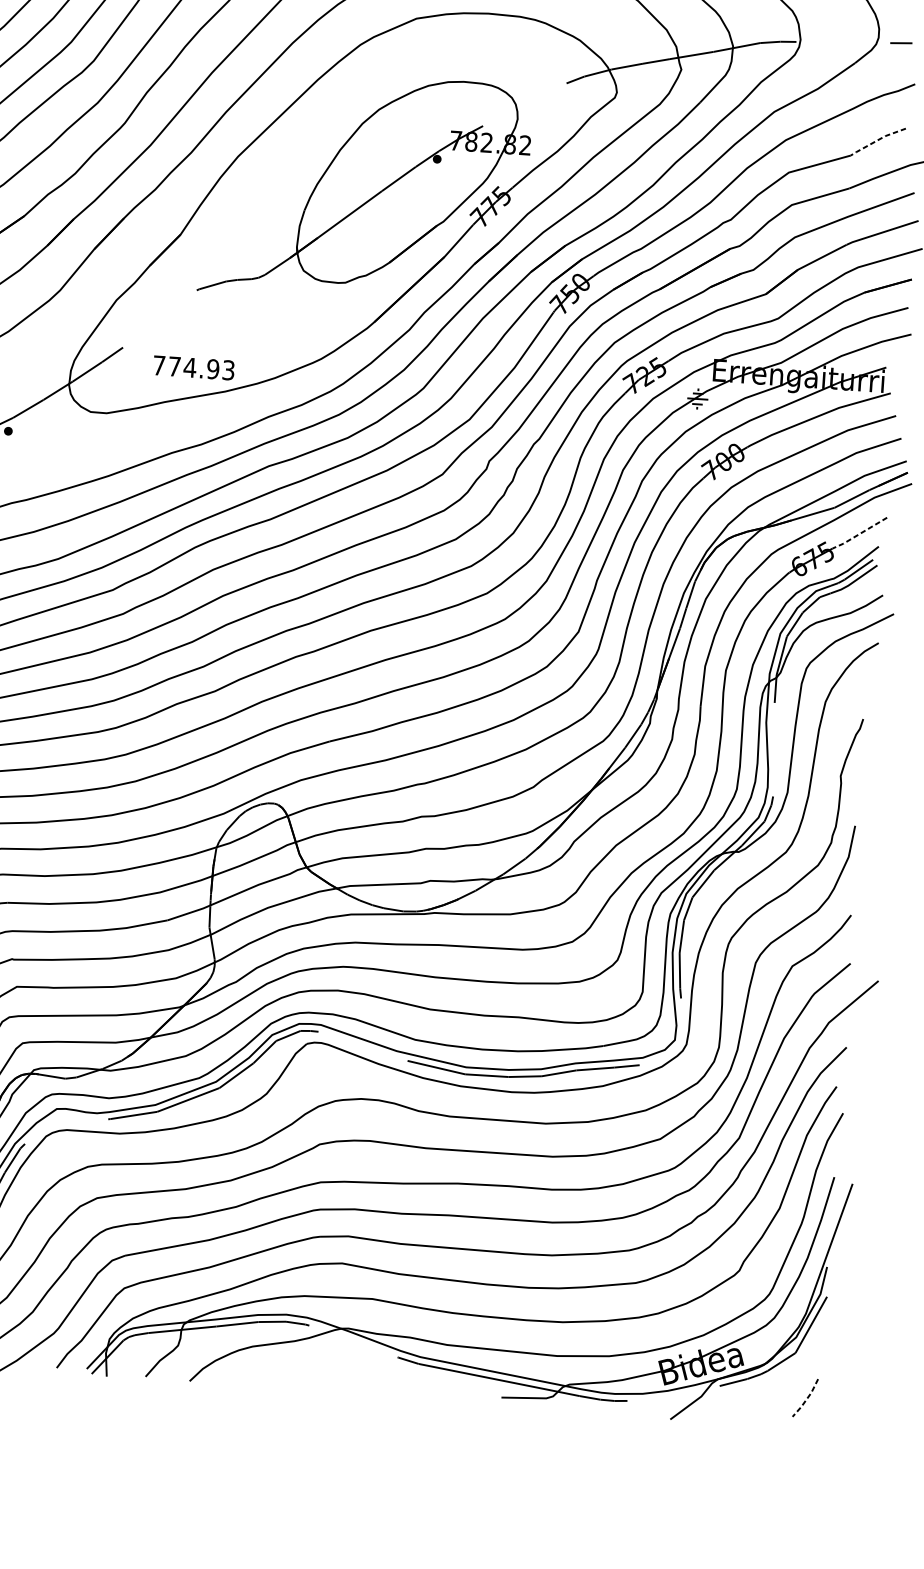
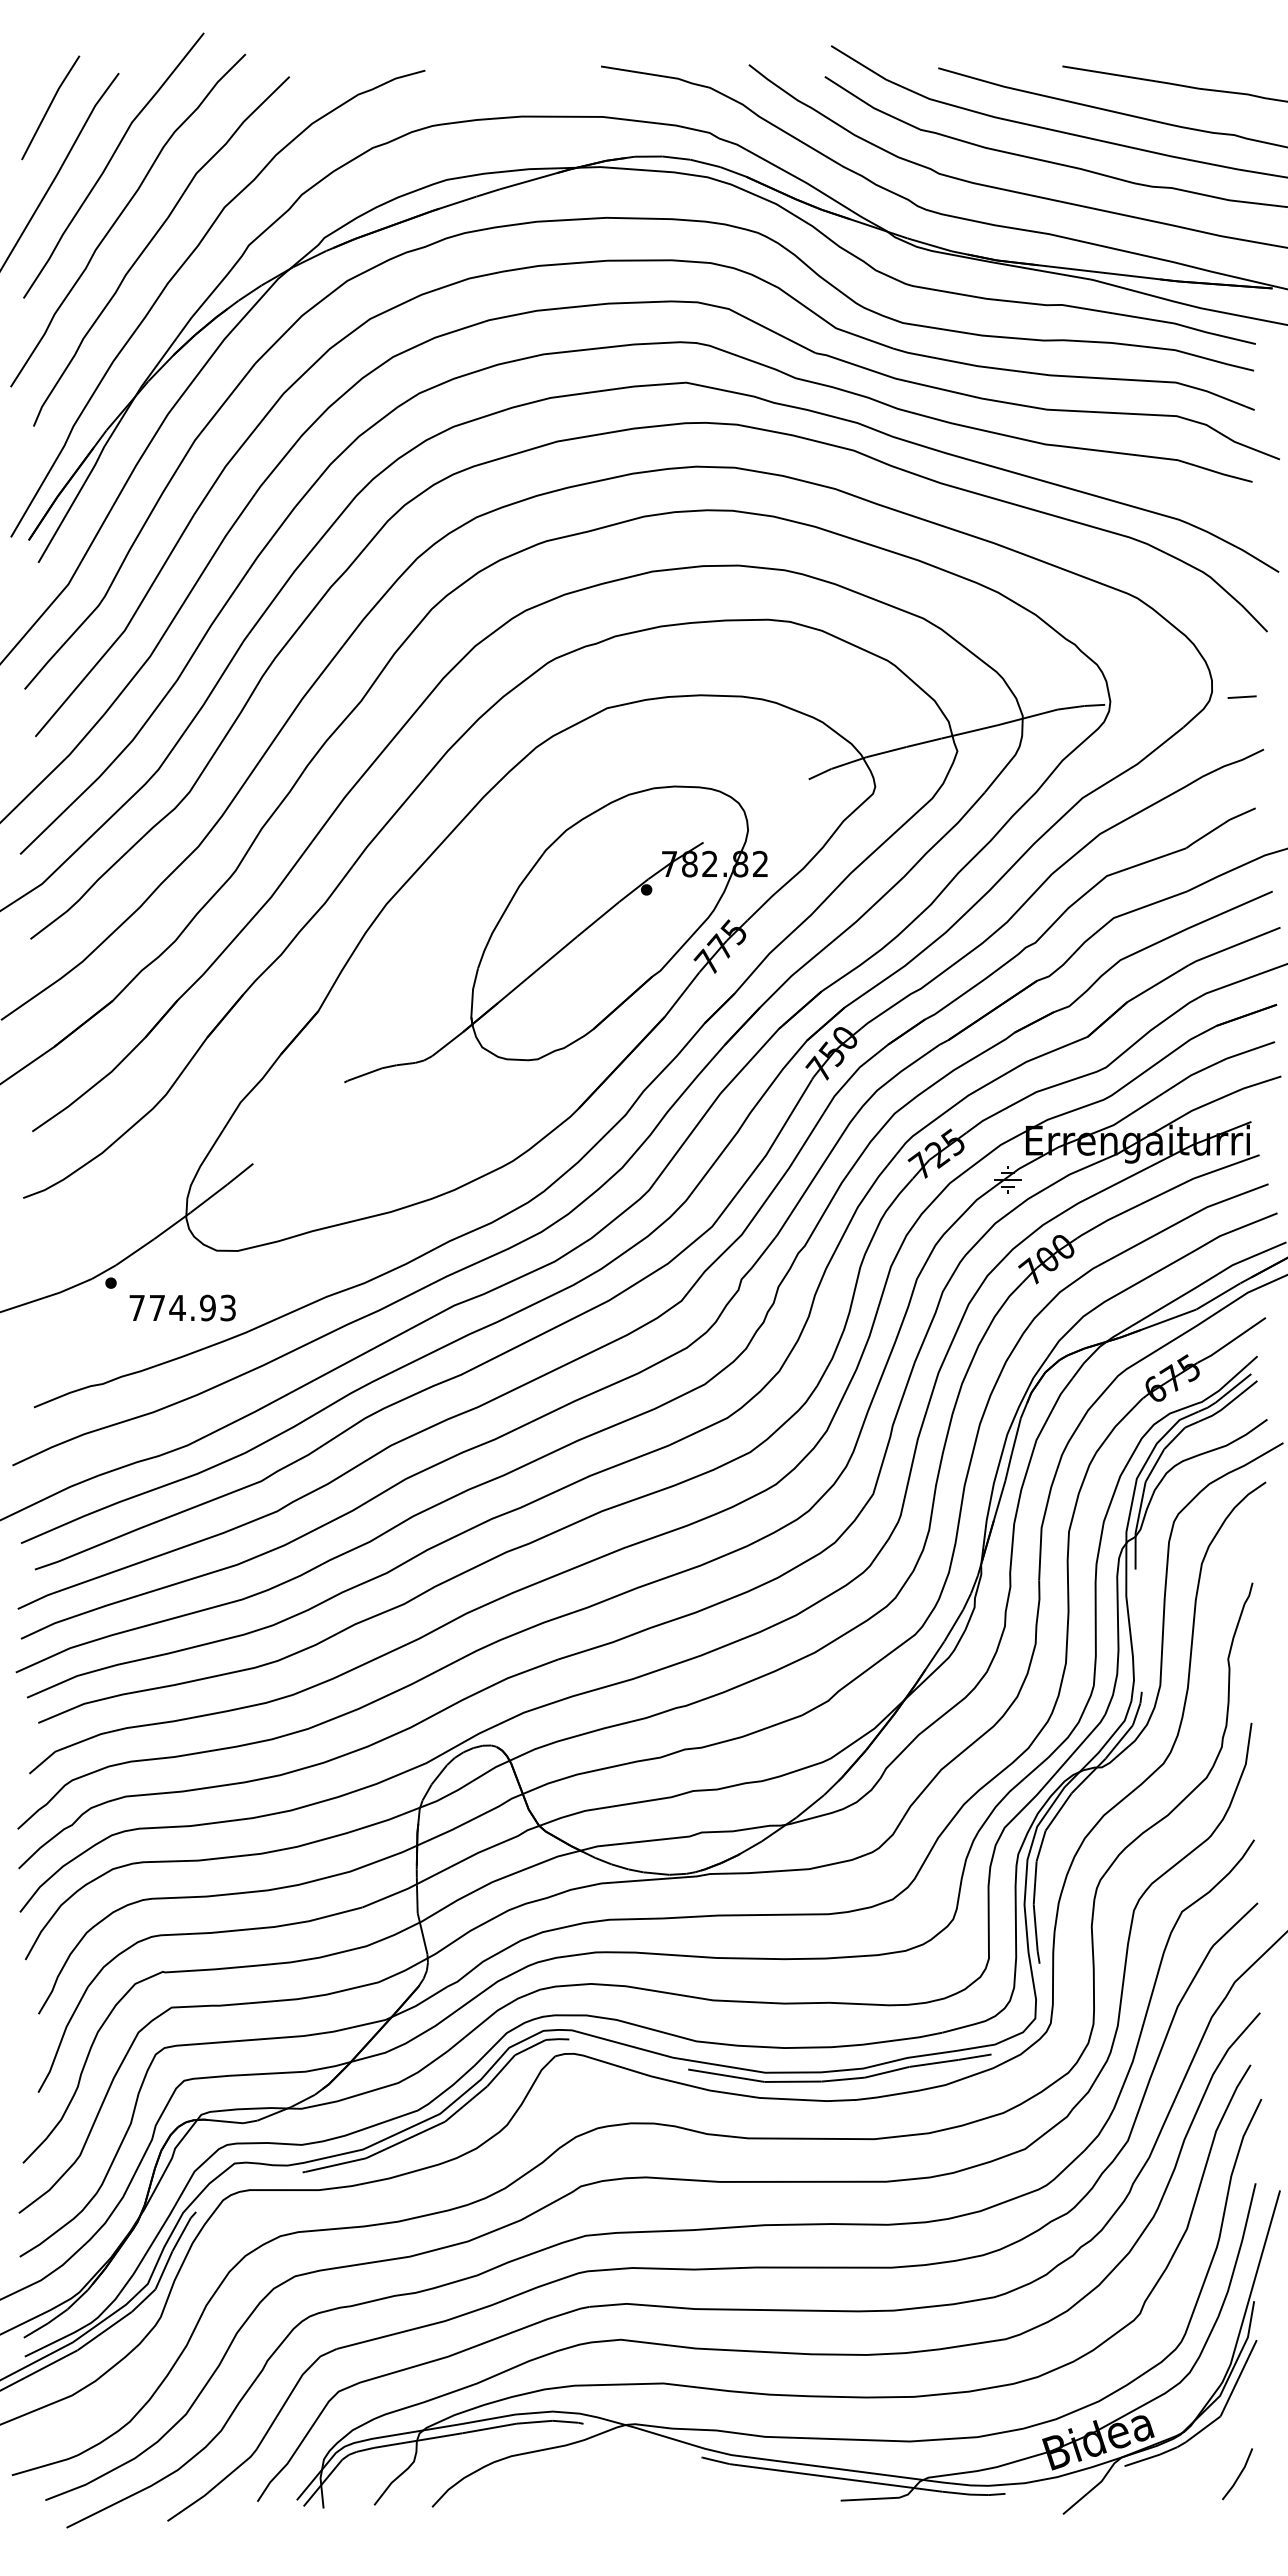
line: (877, 140) -> (1219, 826), dashed -> solid
text: (193, 367) -> (182, 1307), moved
line: (858, 534) -> (1230, 1342), dashed -> solid
line: (806, 1399) -> (1239, 2475), dashed -> solid

